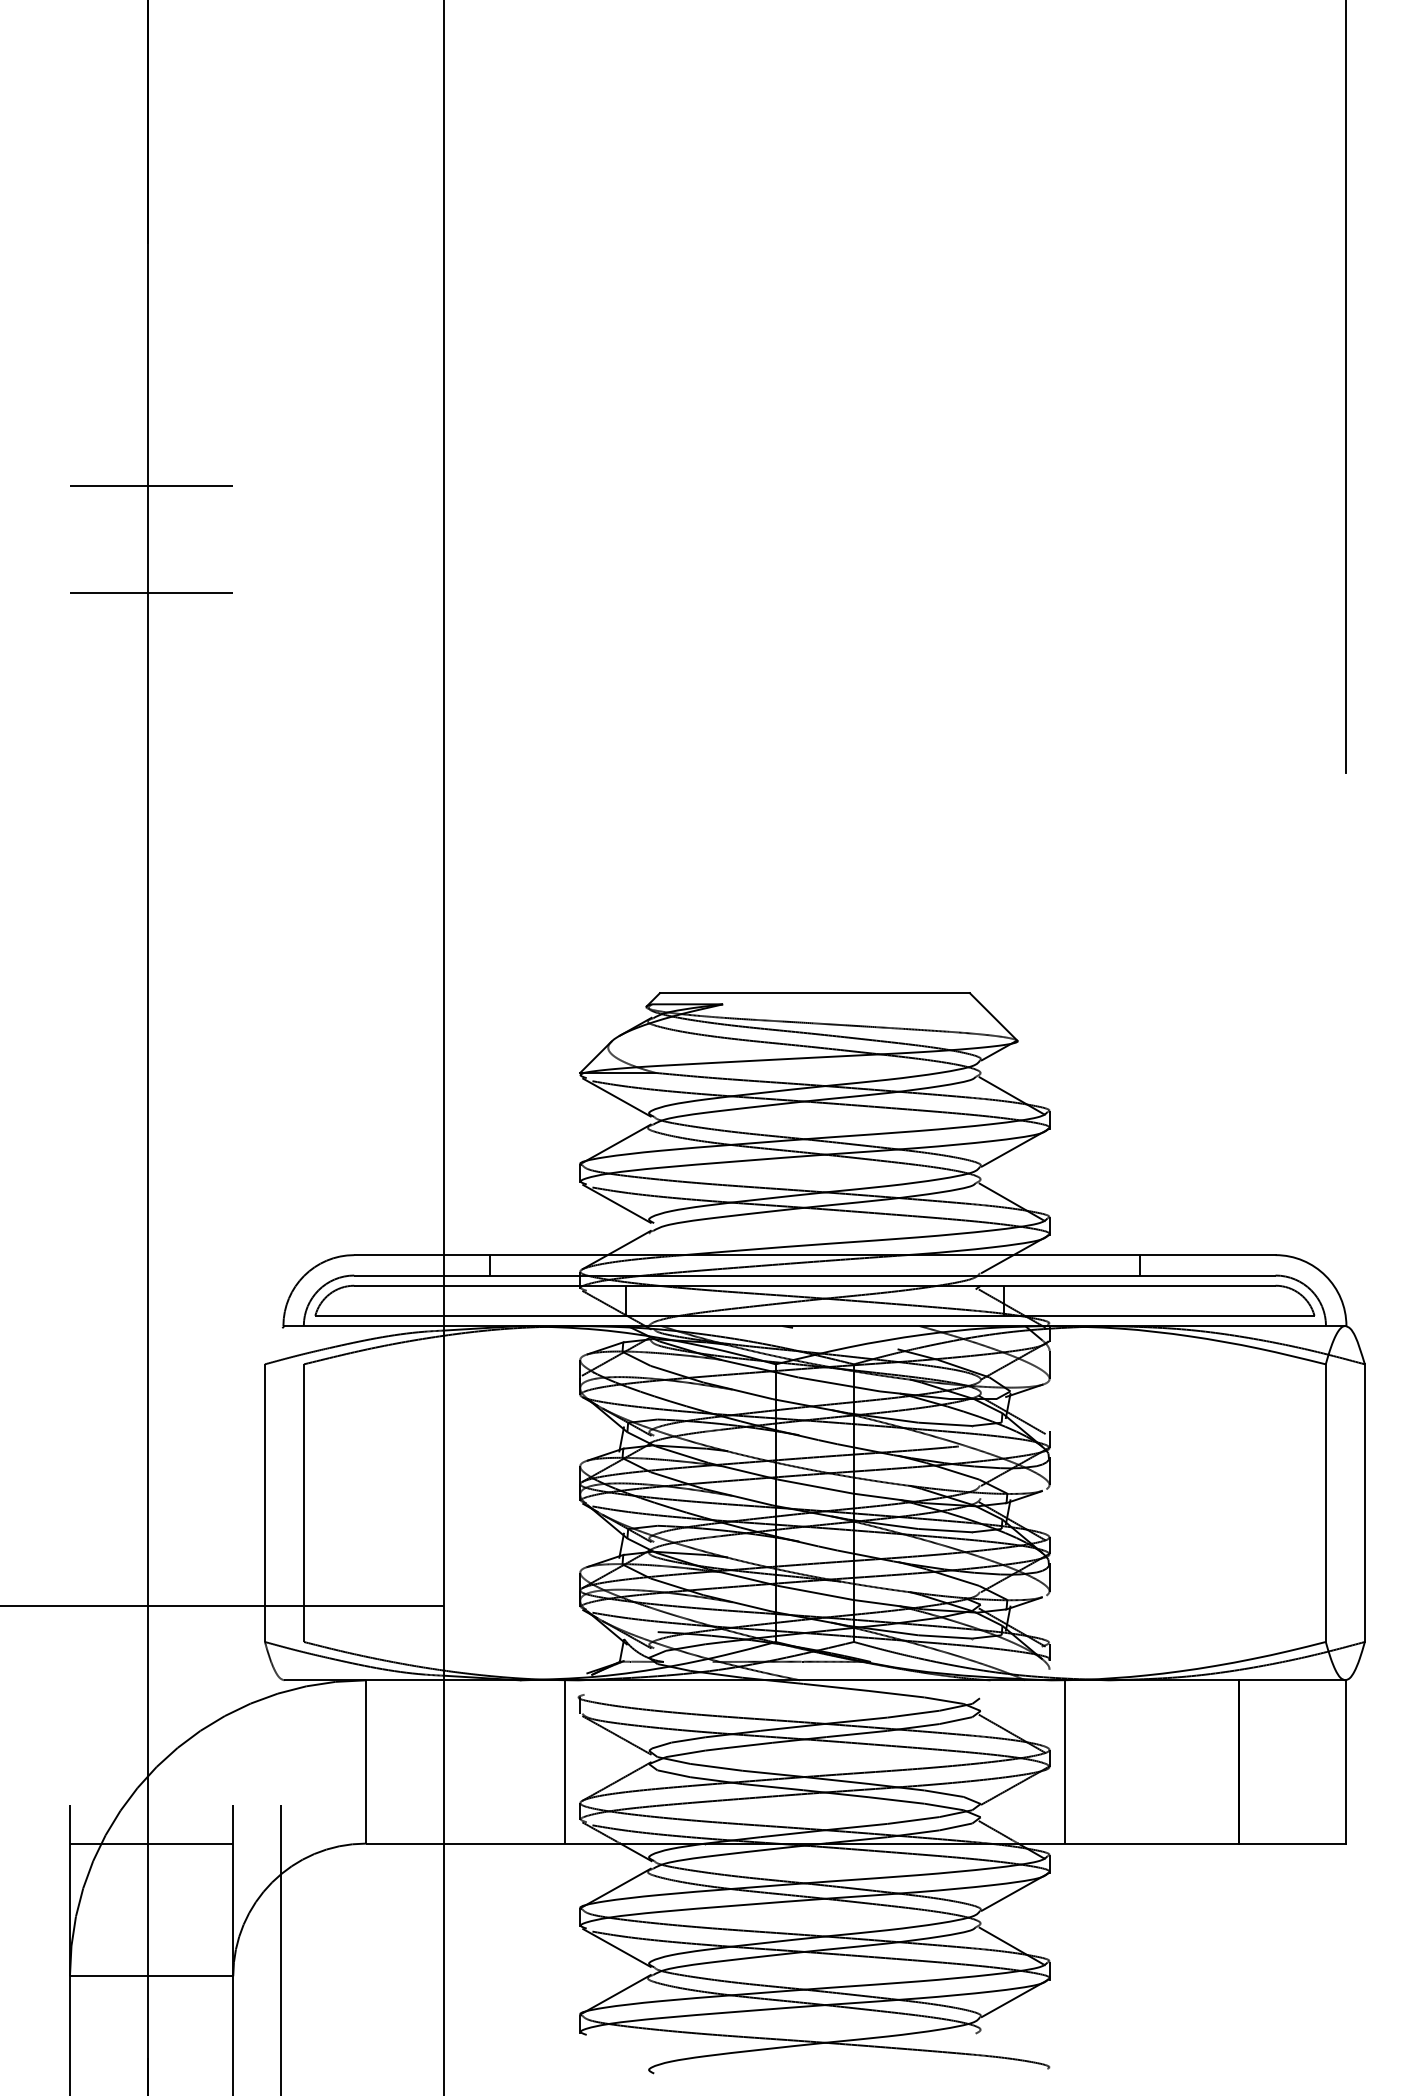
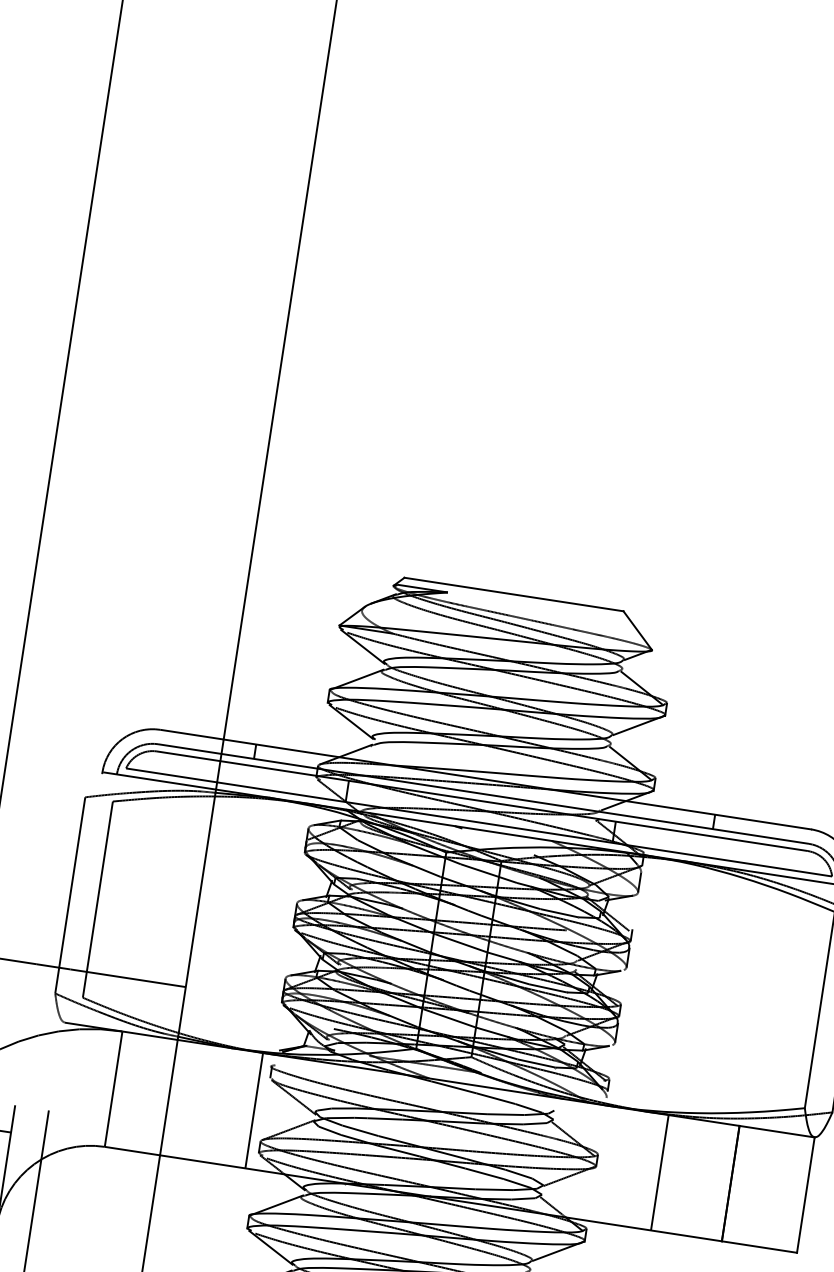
line: (151, 486) -> (100, 164), removed
line: (151, 592) -> (88, 239), removed
line: (1064, 1761) -> (659, 1172), moved

